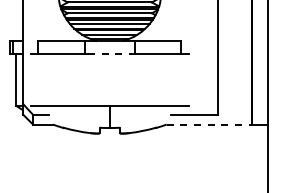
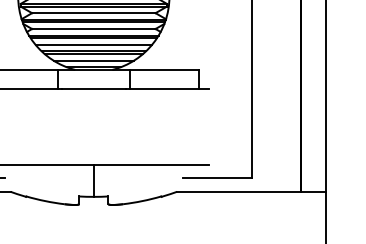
line: (109, 54) -> (93, 89), dashed -> solid
line: (209, 124) -> (239, 191), dashed -> solid

